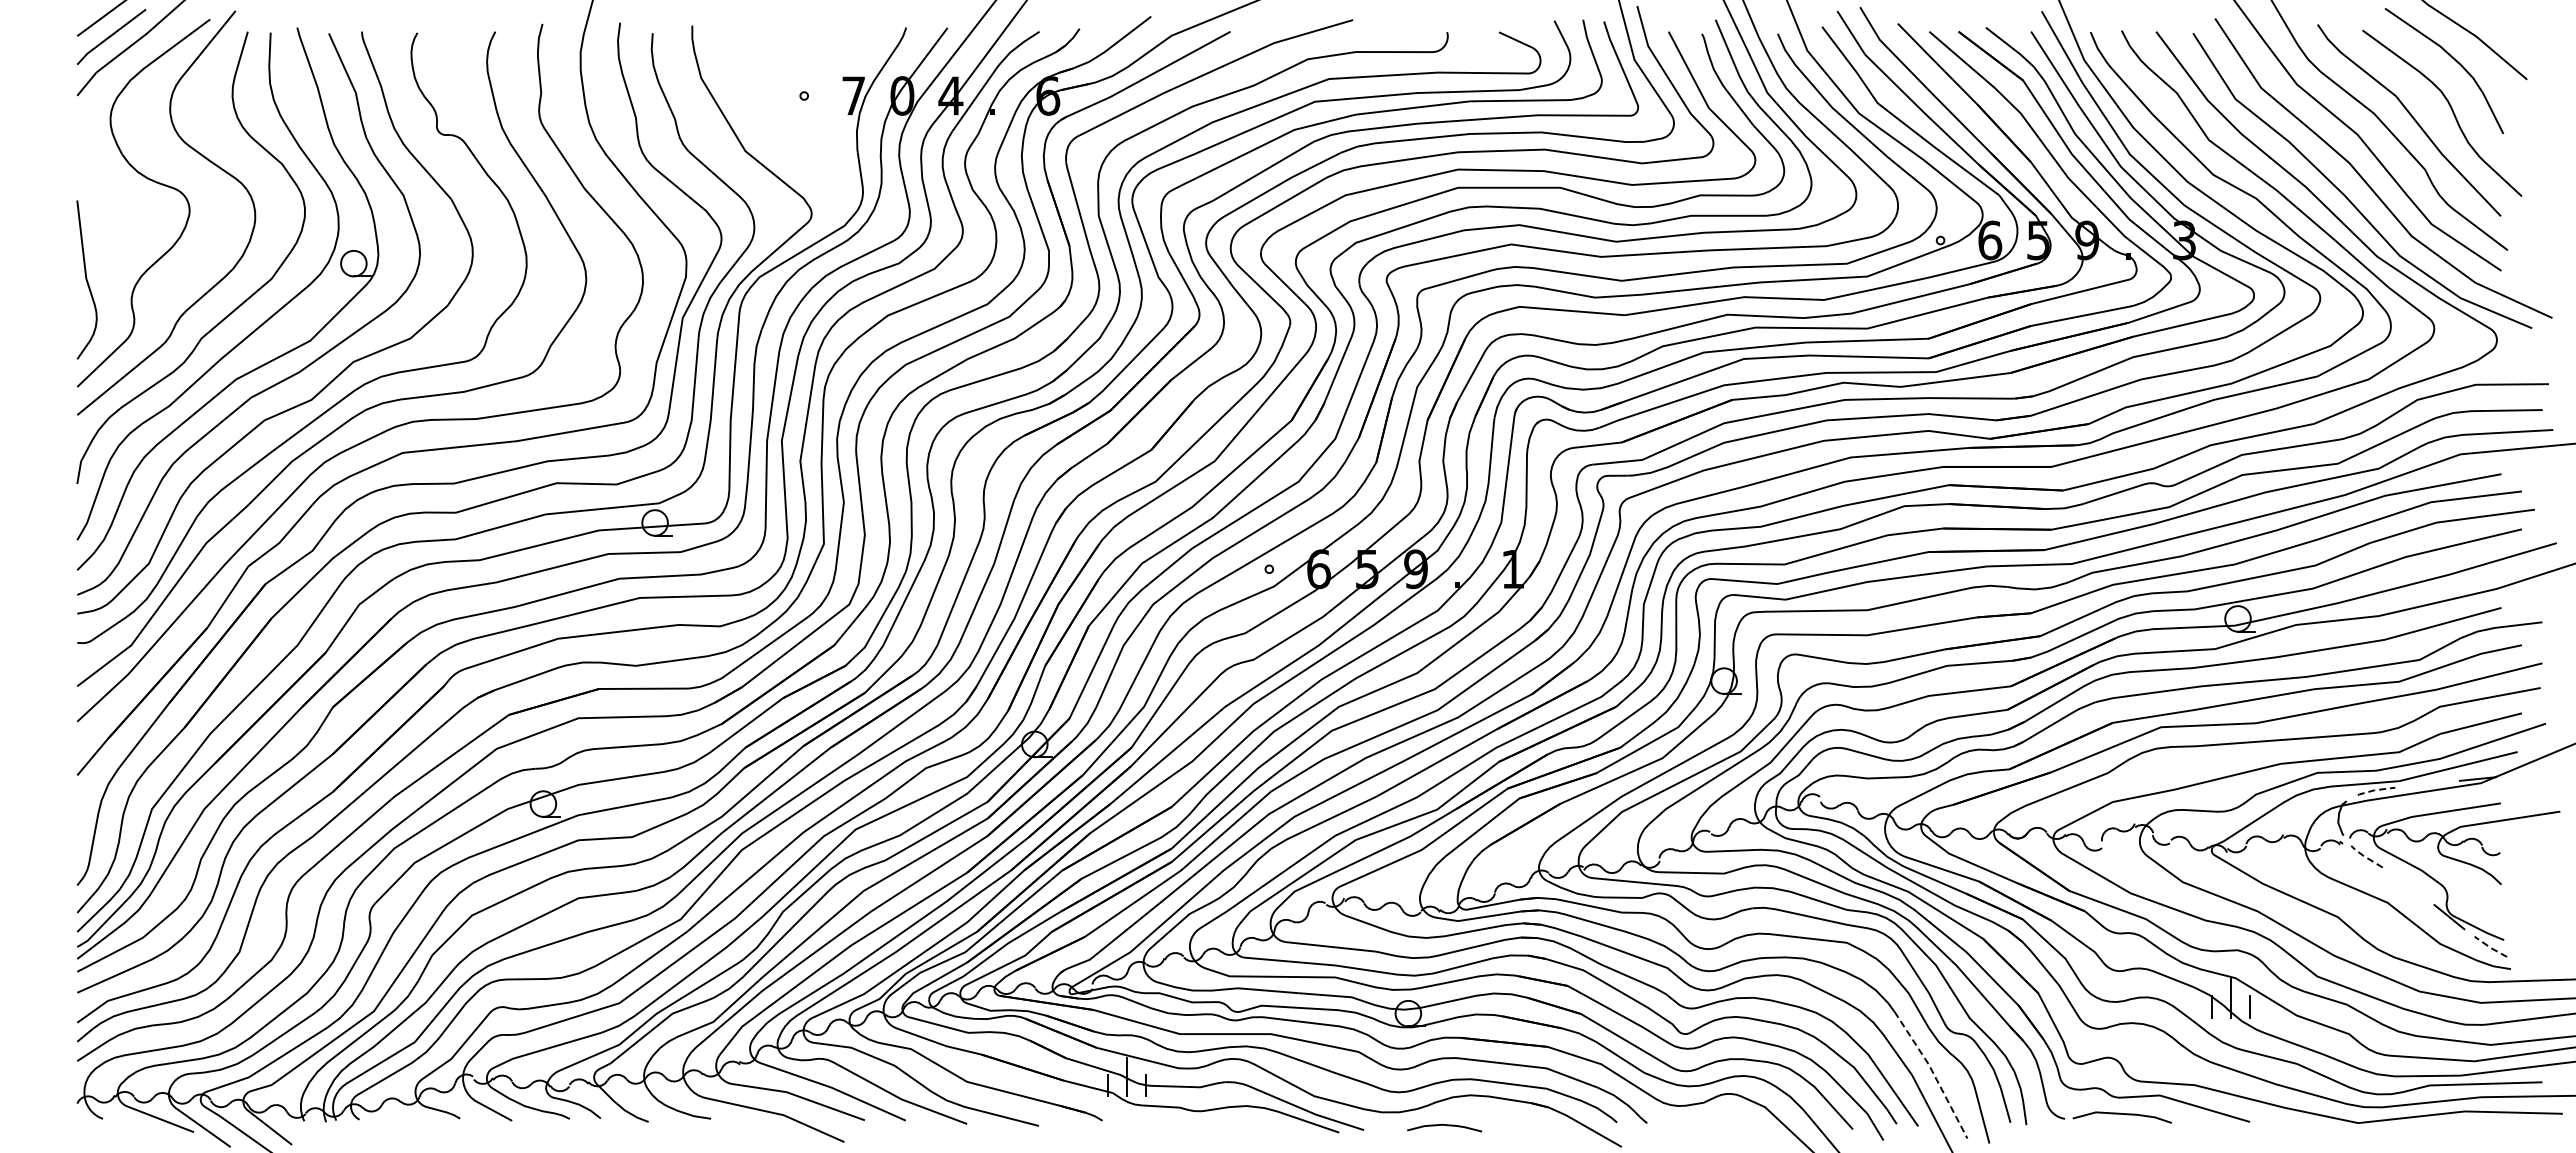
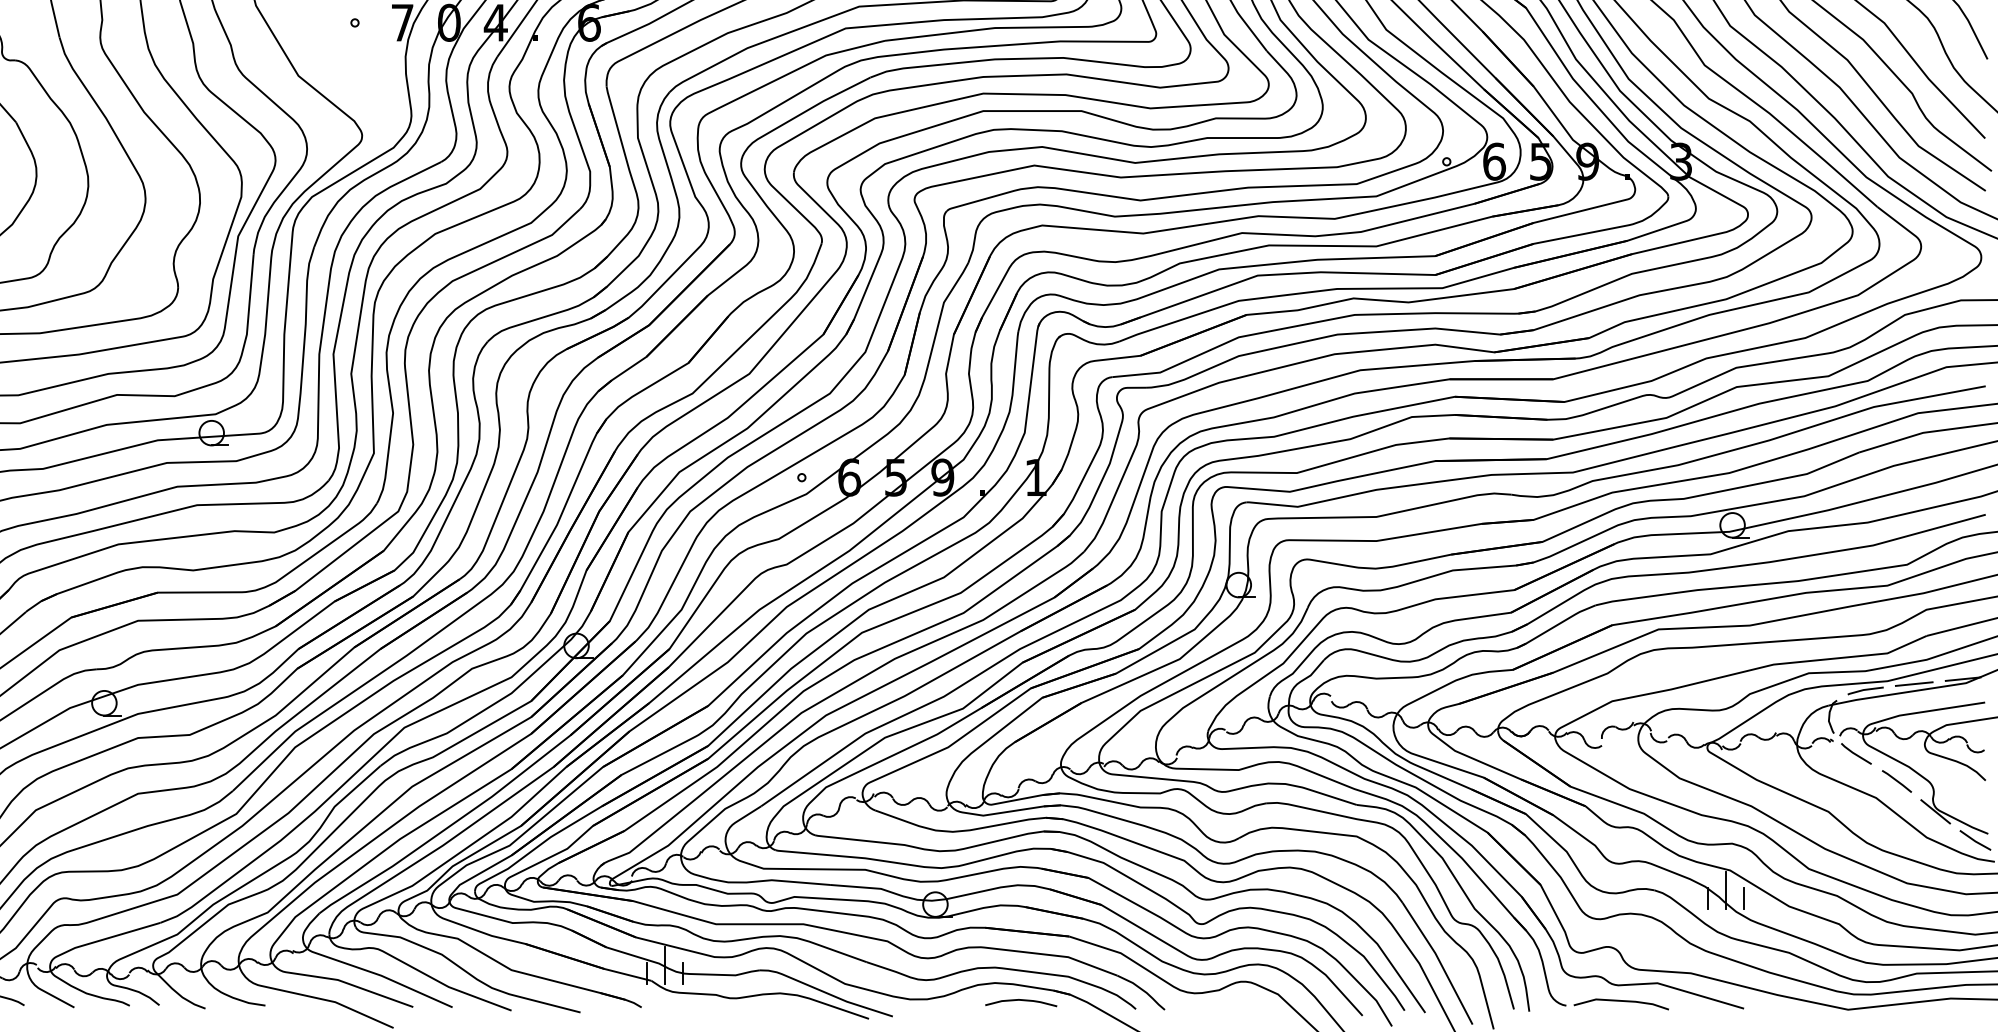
line: (2427, 784) -> (1914, 684), added
line: (2375, 790) -> (1864, 690), dashed -> solid
line: (2365, 857) -> (1855, 754), dashed -> solid
line: (2408, 885) -> (1896, 781), added
line: (2490, 947) -> (1975, 841), dashed -> solid
line: (1933, 1073) -> (1439, 962), dashed -> solid
curve: (1444, 1125) -> (1021, 1000), moved

